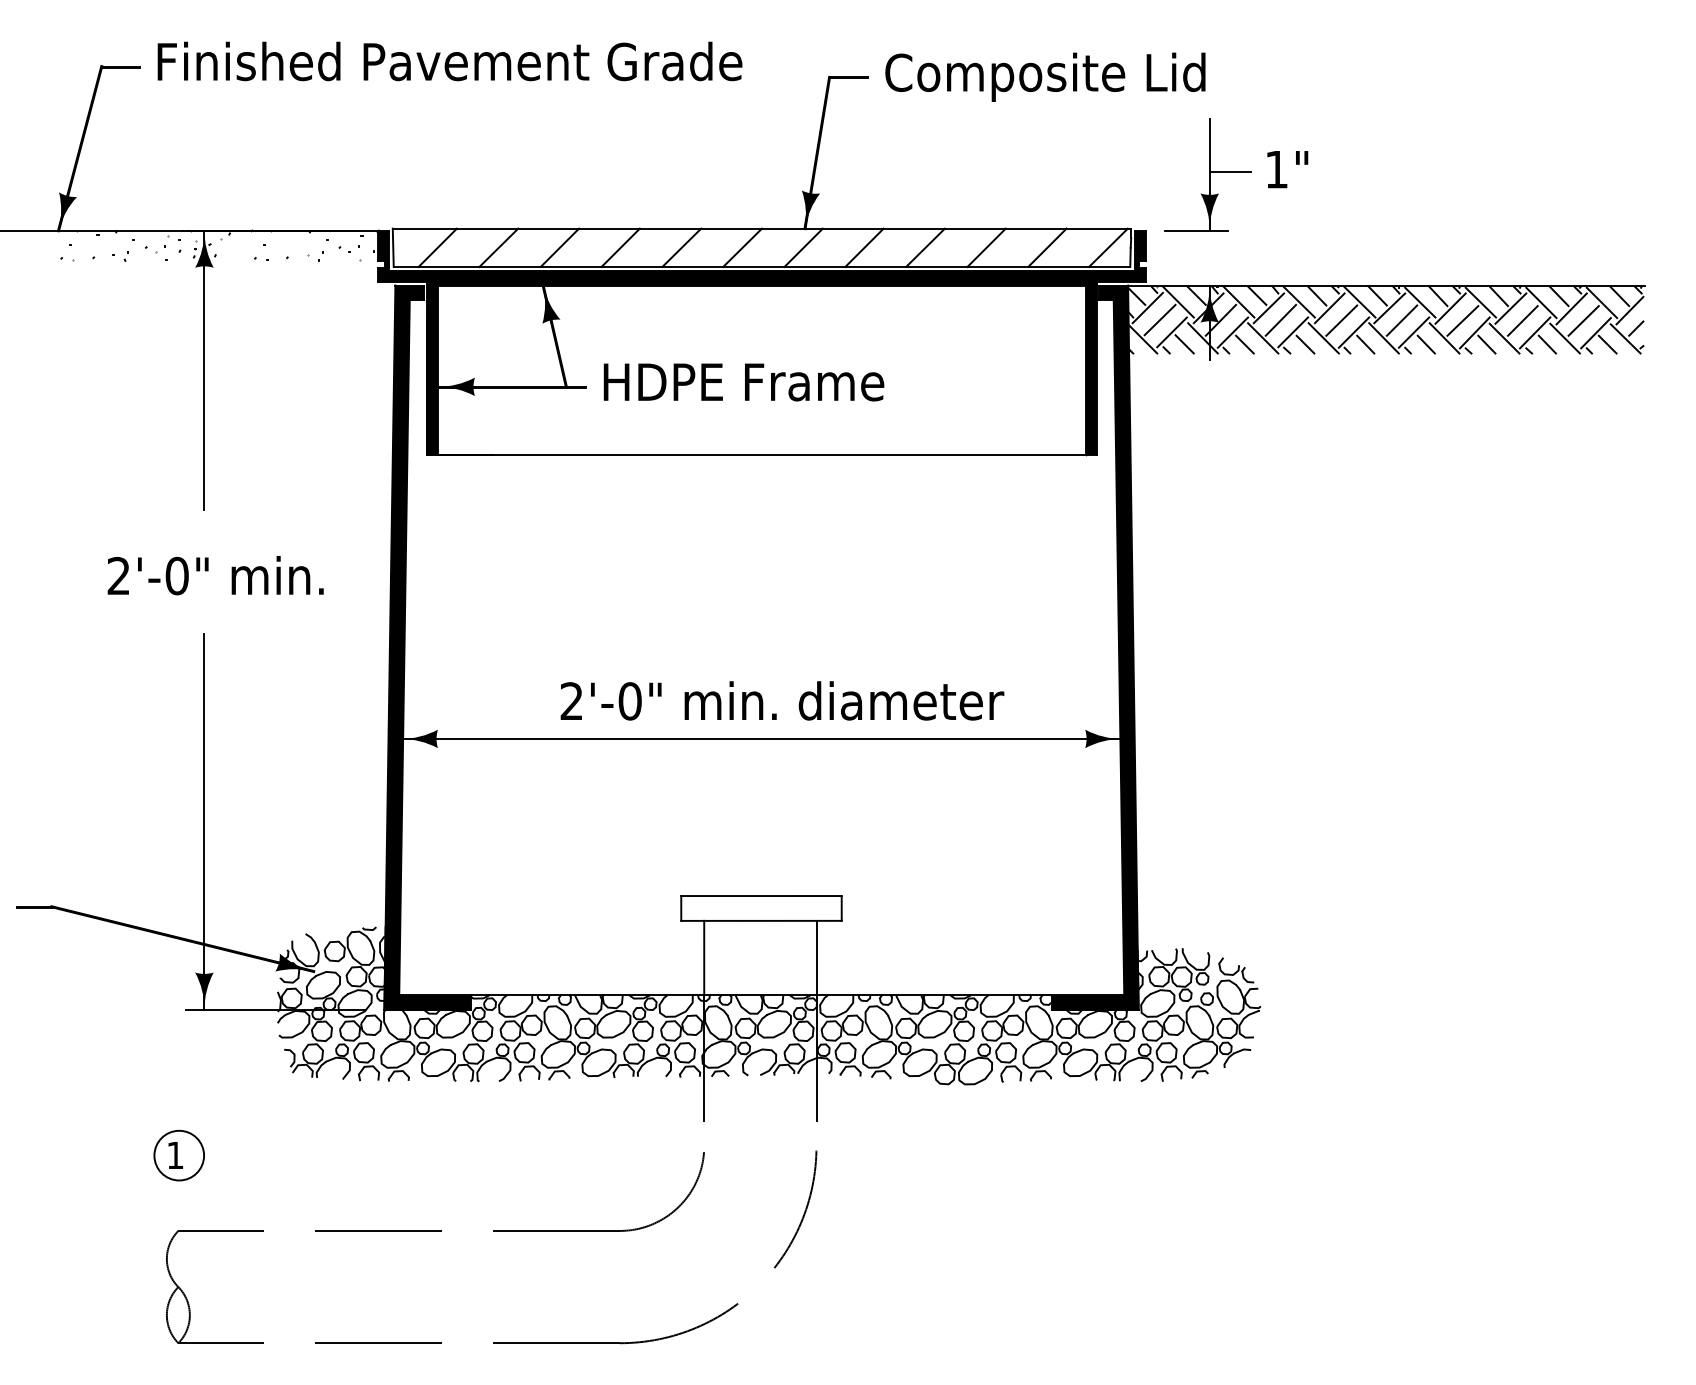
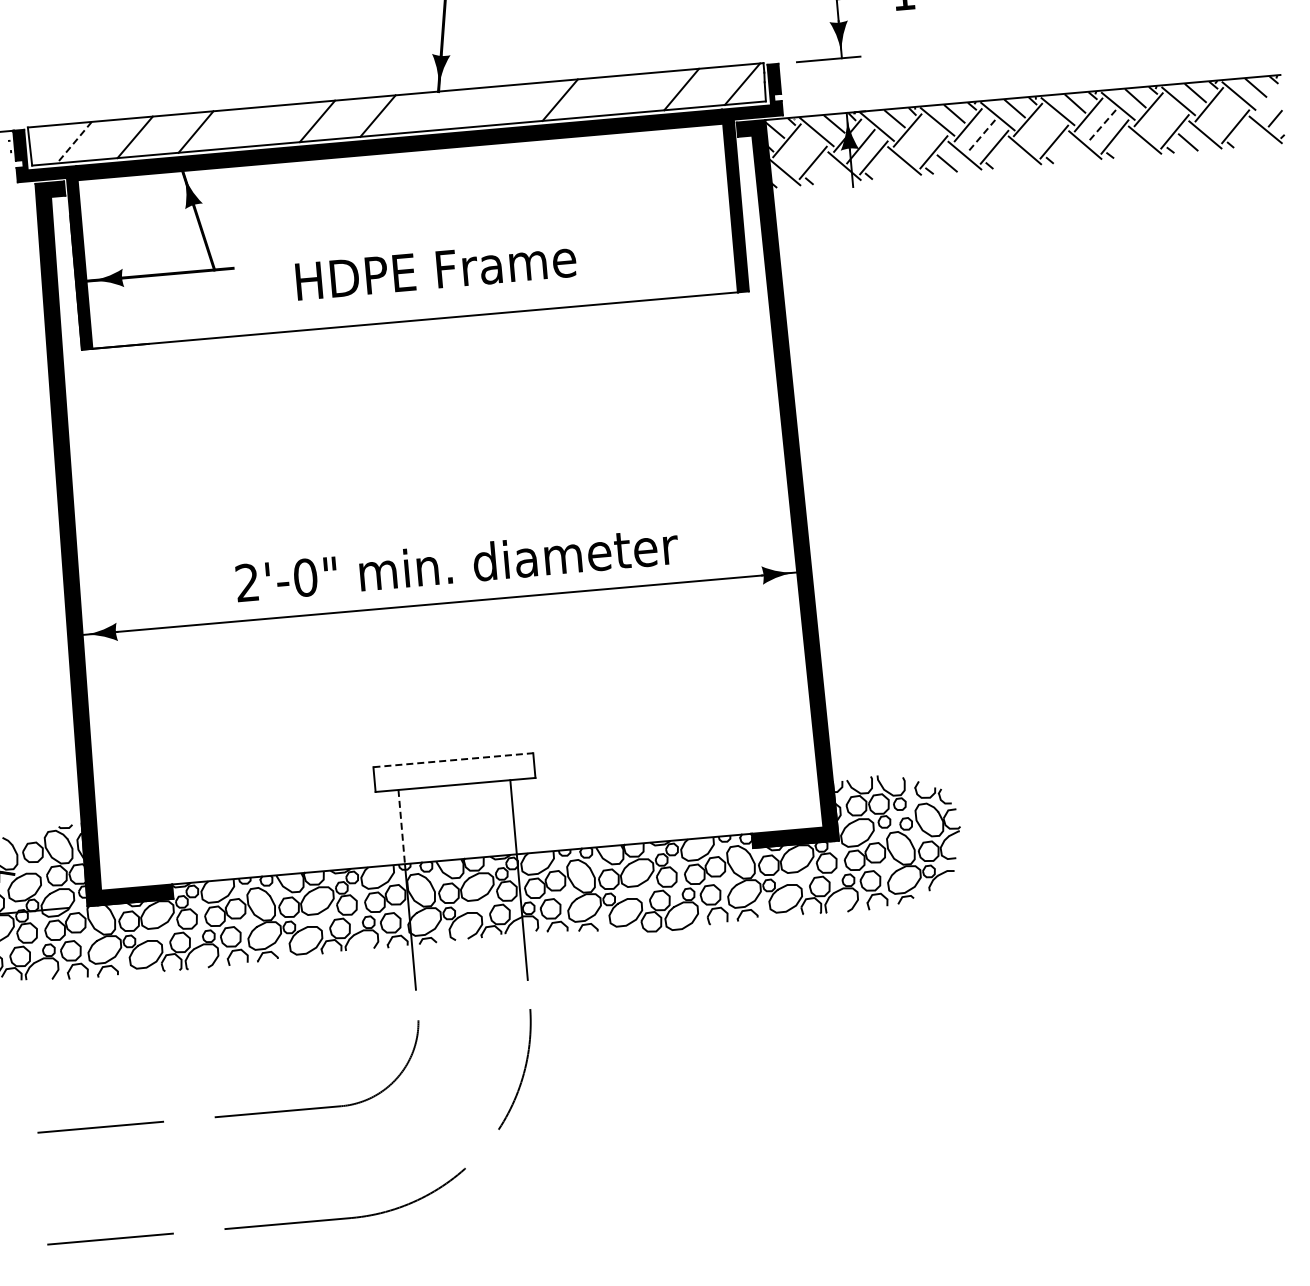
line: (620, 247) -> (256, 126), removed
line: (803, 247) -> (438, 110), removed
line: (864, 247) -> (499, 105), removed
line: (986, 247) -> (620, 94), removed
line: (437, 248) -> (74, 143), solid -> dashed
line: (1629, 310) -> (1267, 101), removed
line: (1159, 319) -> (799, 151), removed
line: (1280, 319) -> (920, 140), removed
line: (1341, 320) -> (981, 136), solid -> dashed
line: (1401, 320) -> (1040, 131), removed
line: (1522, 320) -> (1161, 120), removed
line: (1583, 320) -> (1222, 115), removed
line: (1462, 321) -> (1101, 126), solid -> dashed
line: (1184, 344) -> (826, 173), removed
line: (1244, 344) -> (886, 168), removed
line: (1365, 344) -> (1007, 158), removed
line: (1425, 344) -> (1066, 152), removed
line: (1486, 344) -> (1127, 147), removed
line: (1607, 344) -> (1248, 137), removed
text: (743, 382) -> (435, 270), moved
line: (761, 896) -> (453, 760), solid -> dashed
line: (704, 958) -> (402, 827), solid -> dashed

